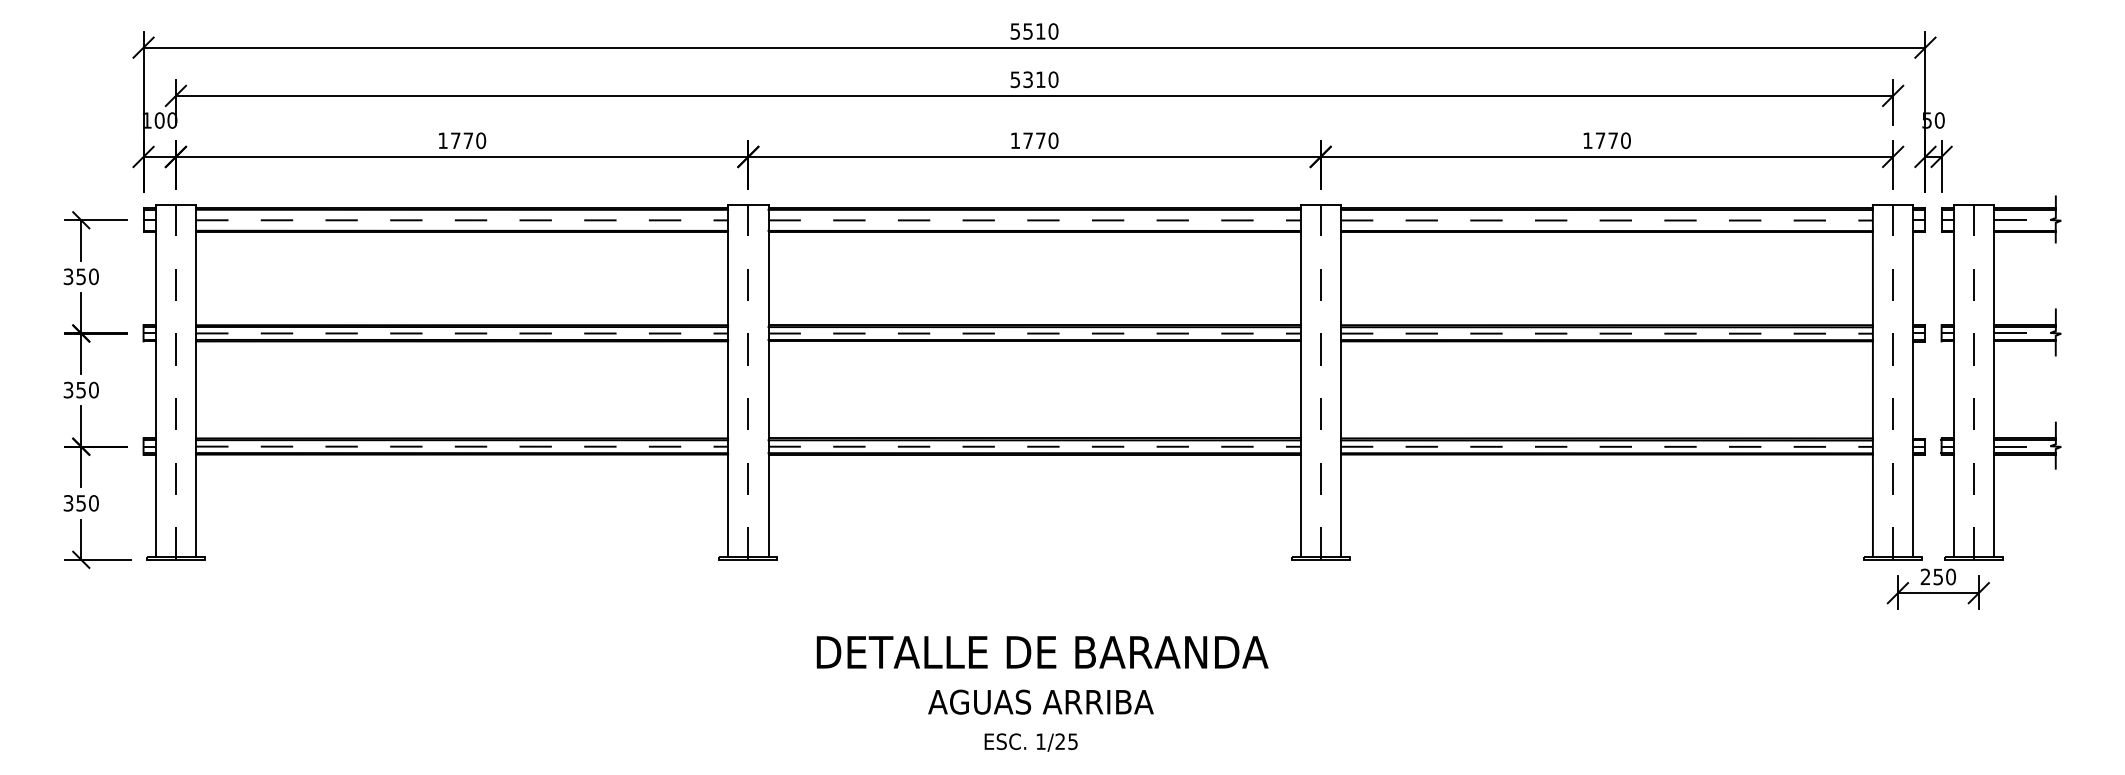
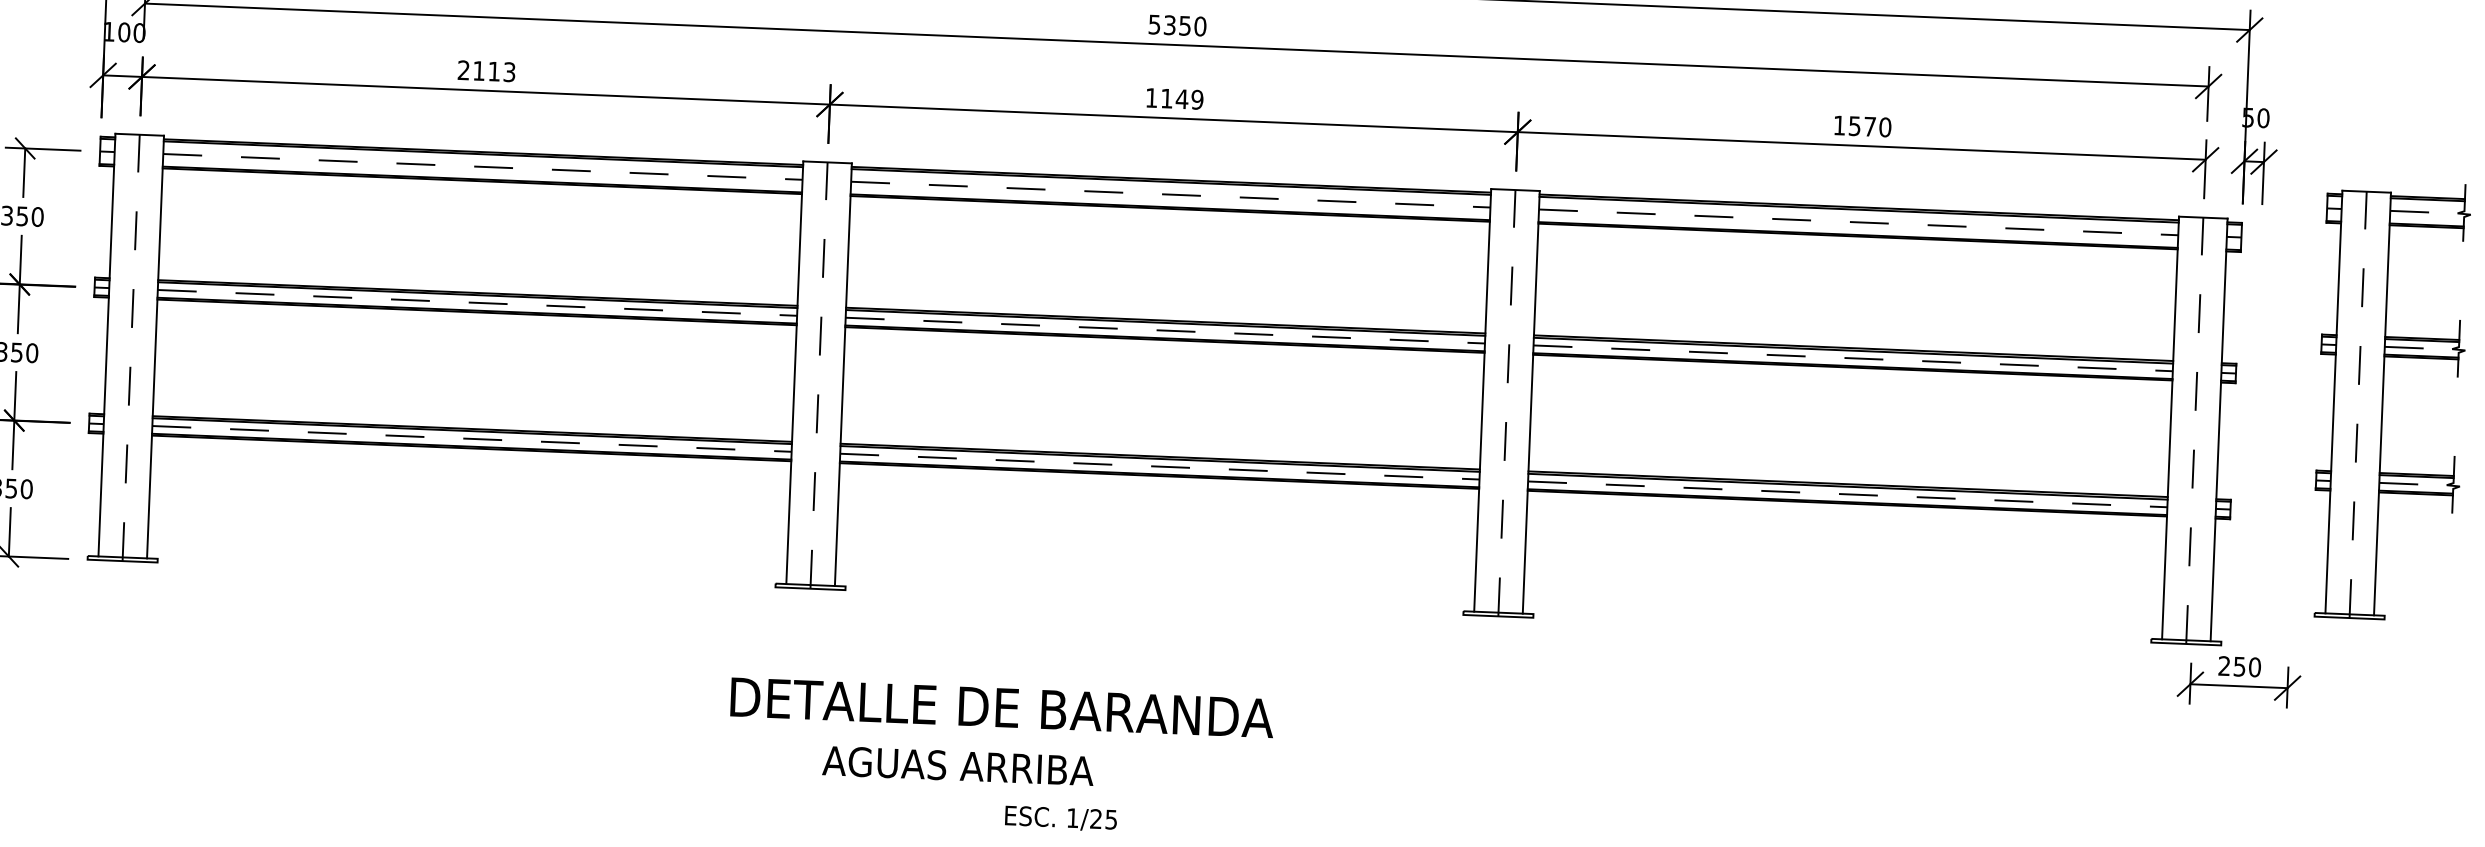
text: (1040, 79) -> (1184, 25), 5310 -> 5350
text: (462, 140) -> (487, 71), 1770 -> 2113
text: (1040, 140) -> (1181, 98), 1770 -> 1149
text: (1600, 140) -> (1854, 125), 1770 -> 1570
part: (2000, 377) -> (2390, 400), moved
text: (1042, 652) -> (1002, 707), moved
text: (1040, 701) -> (957, 765), moved
text: (1030, 742) -> (1060, 818), moved

